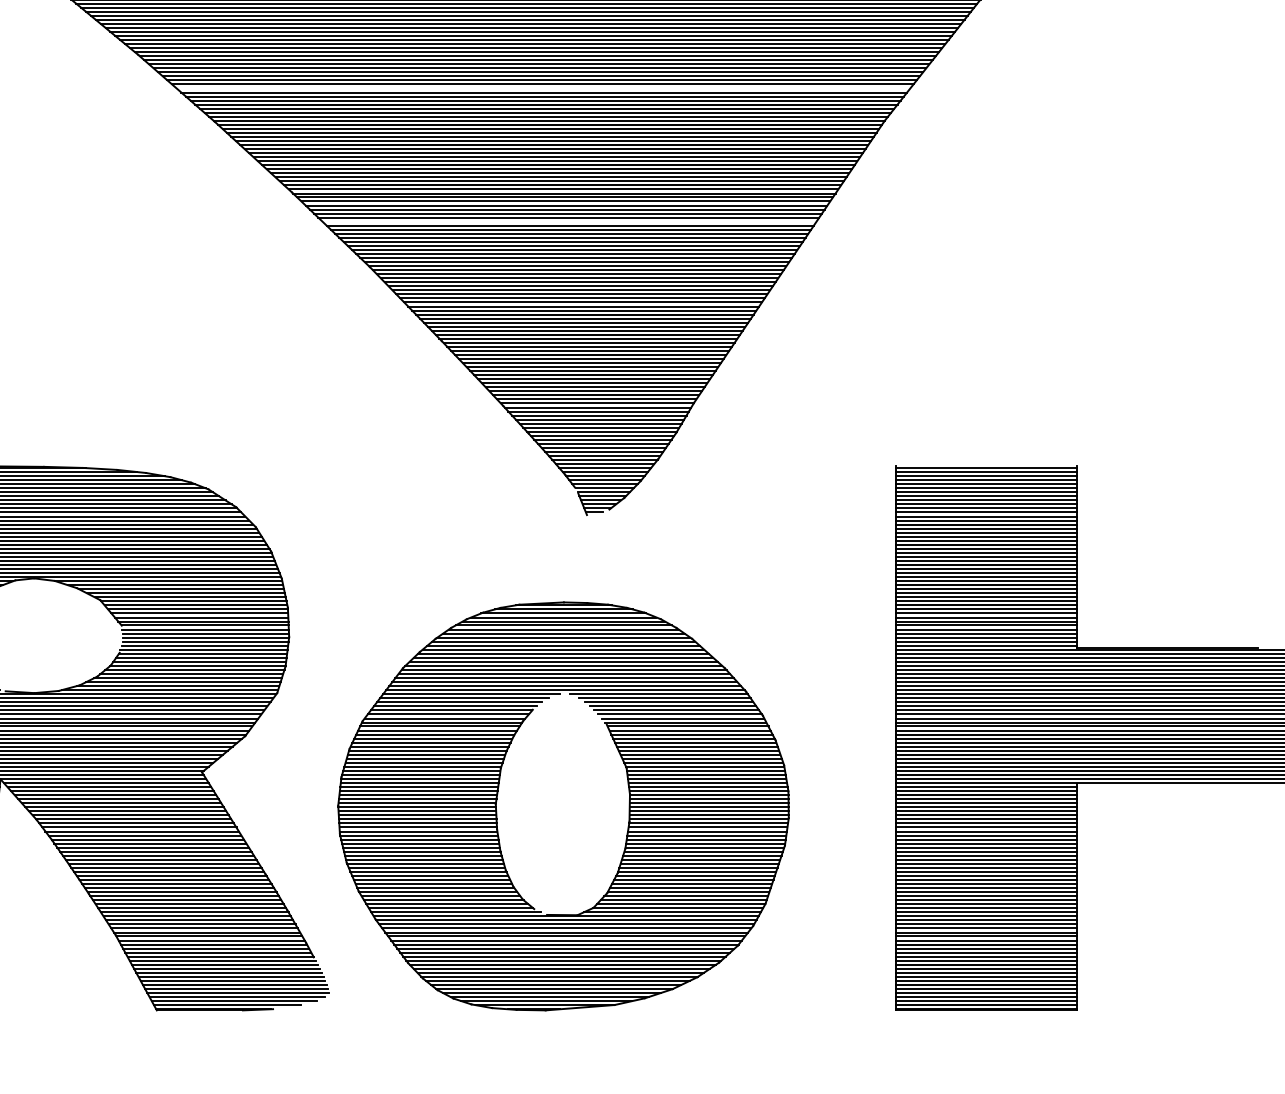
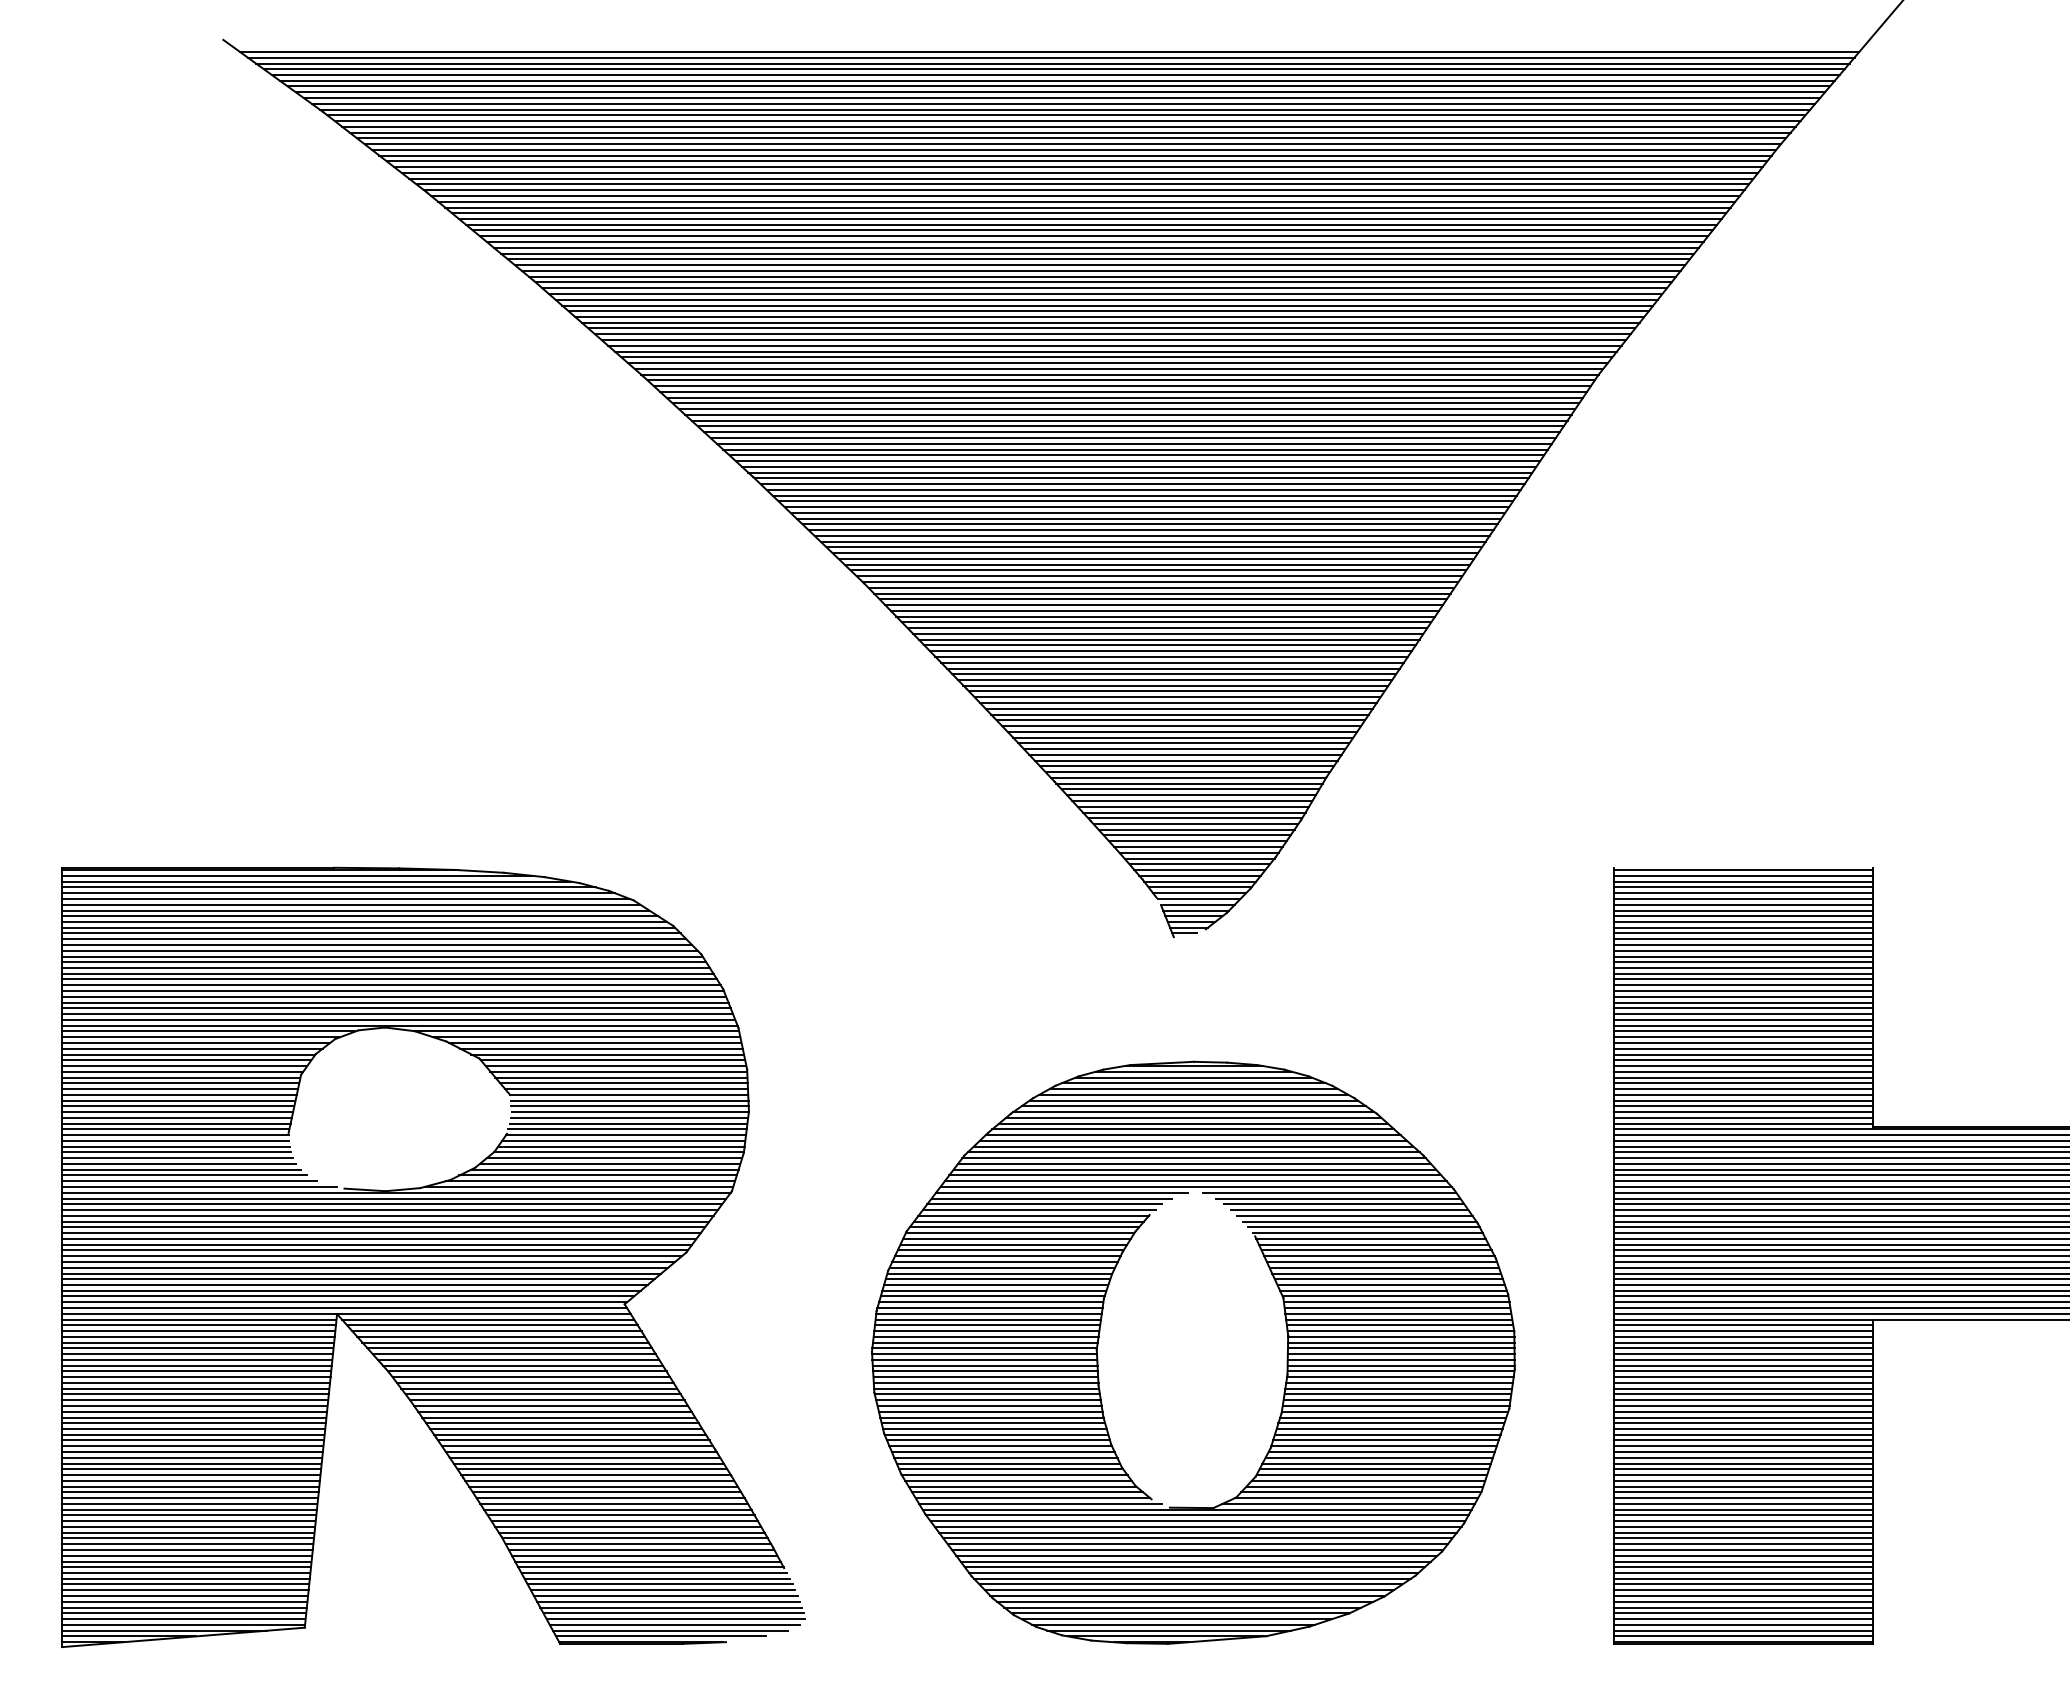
line: (543, 88) -> (1111, 328), added
line: (569, 221) -> (1148, 518), added
part: (563, 806) -> (1193, 1352), moved

